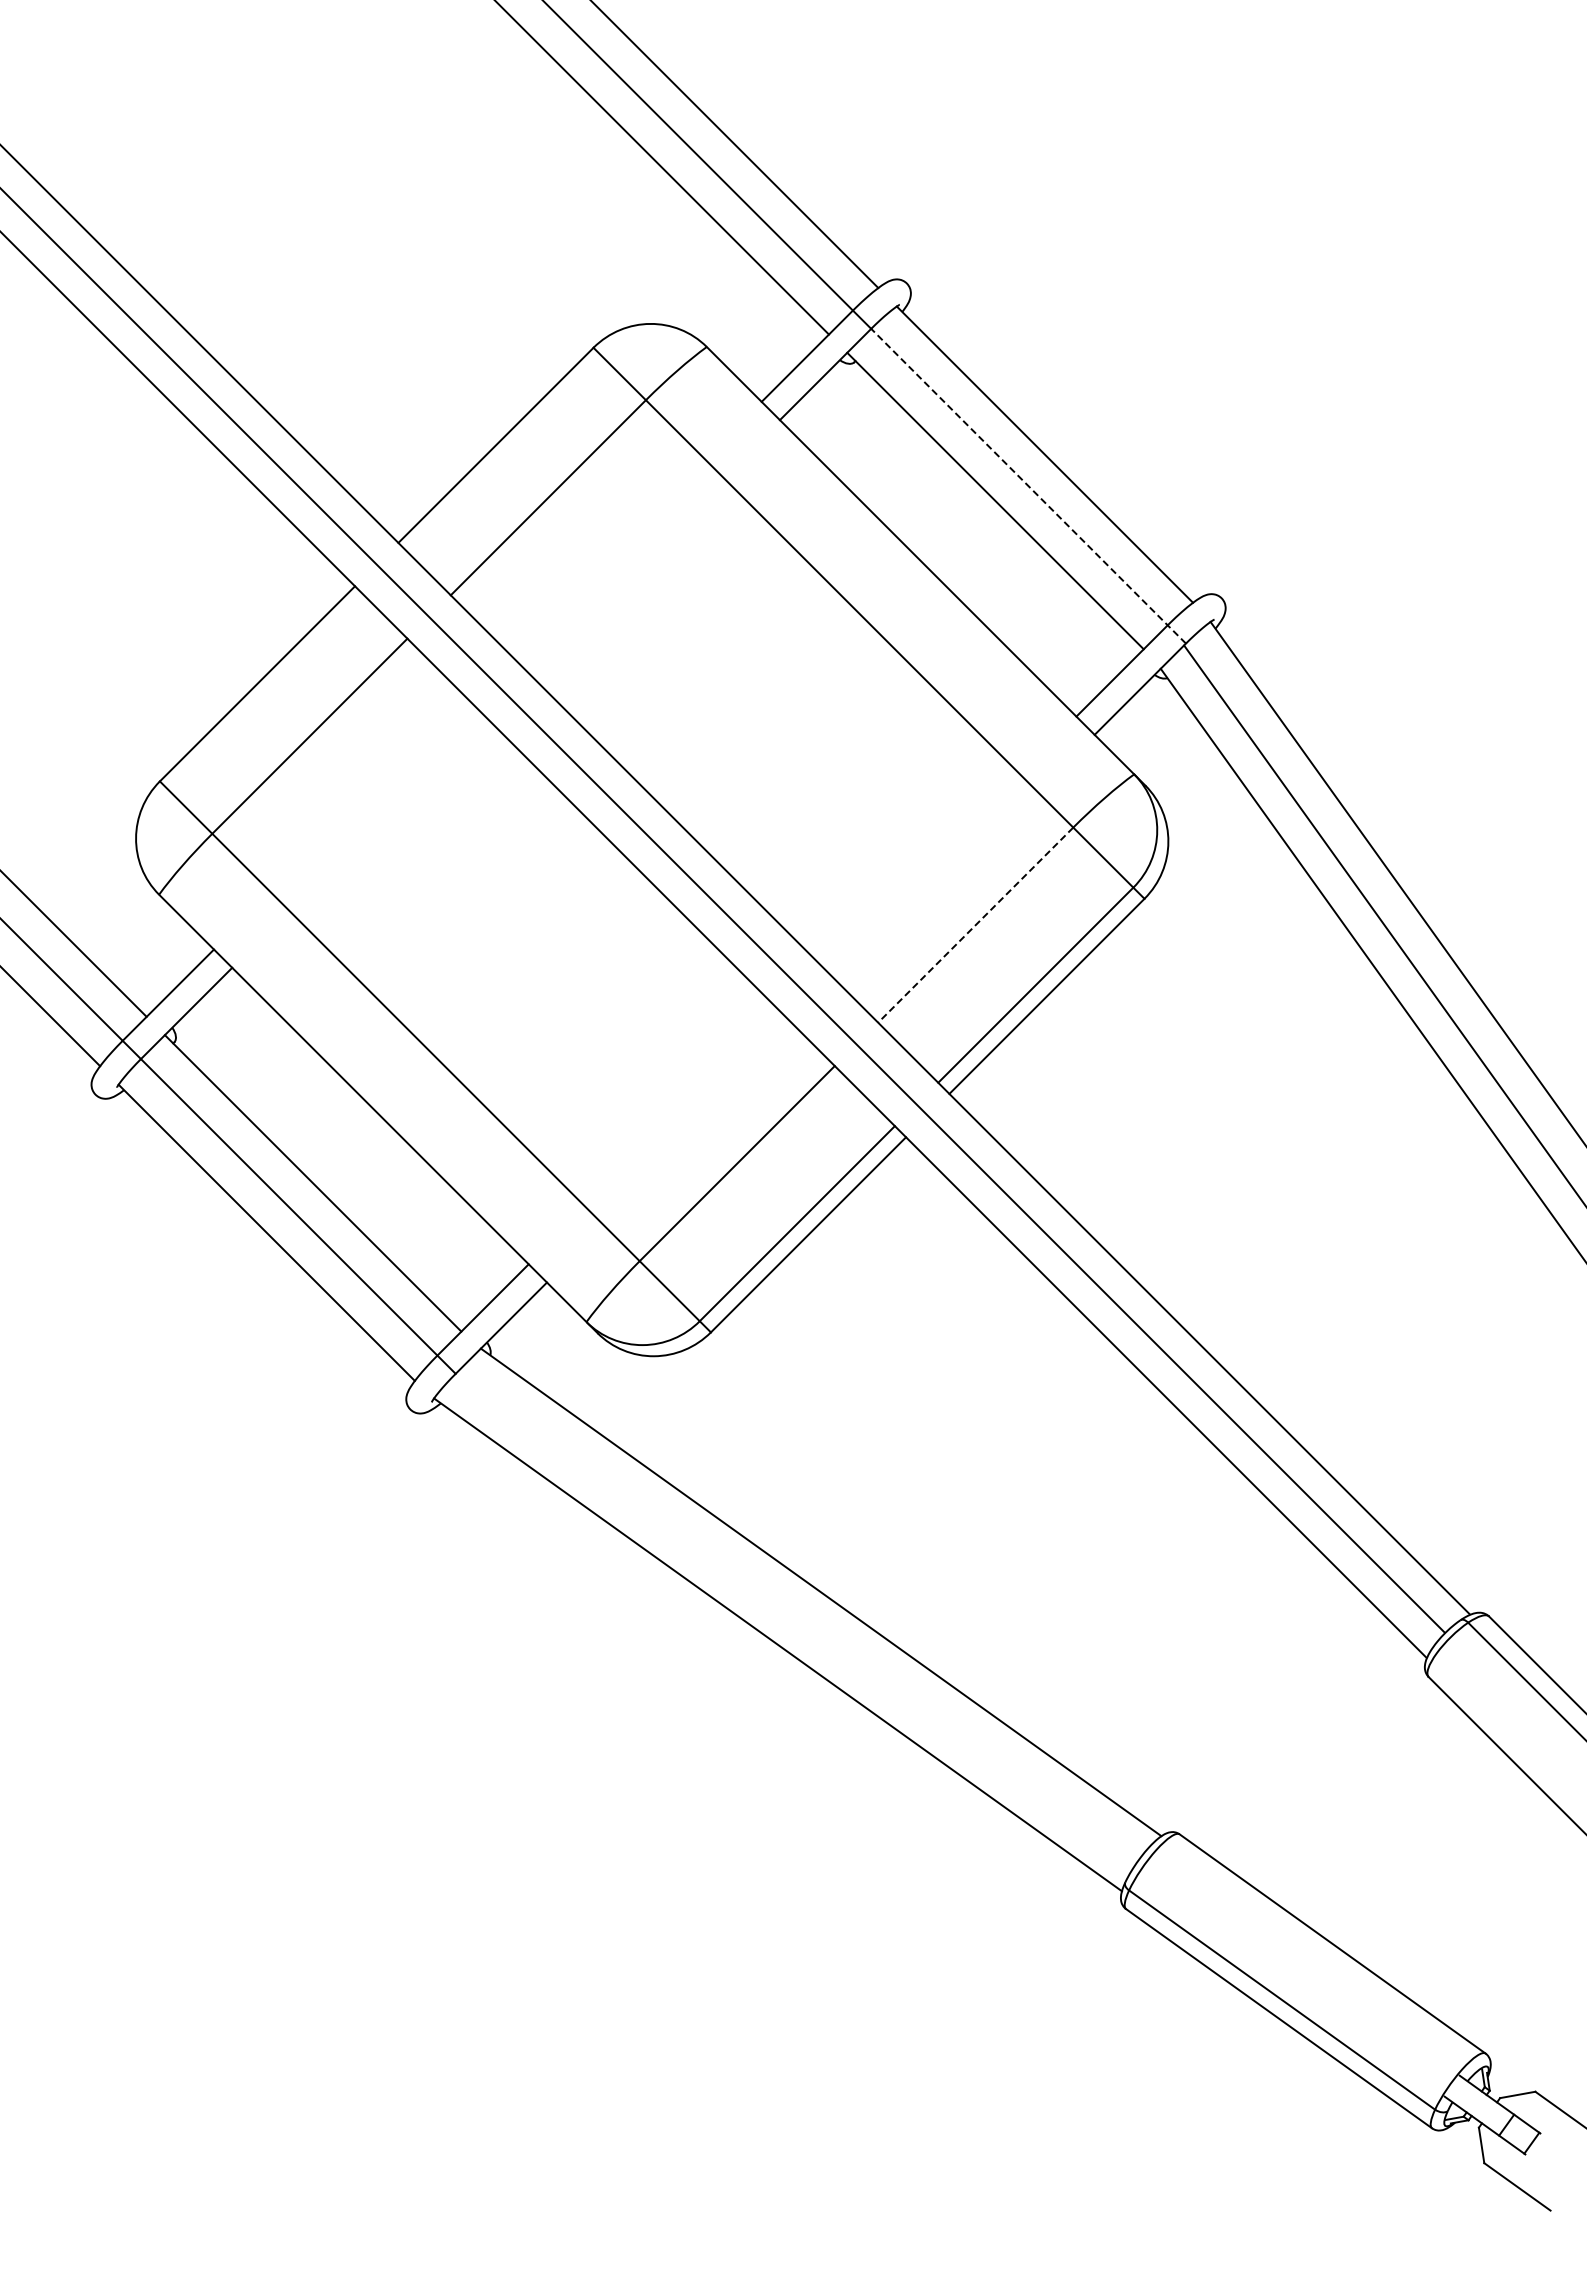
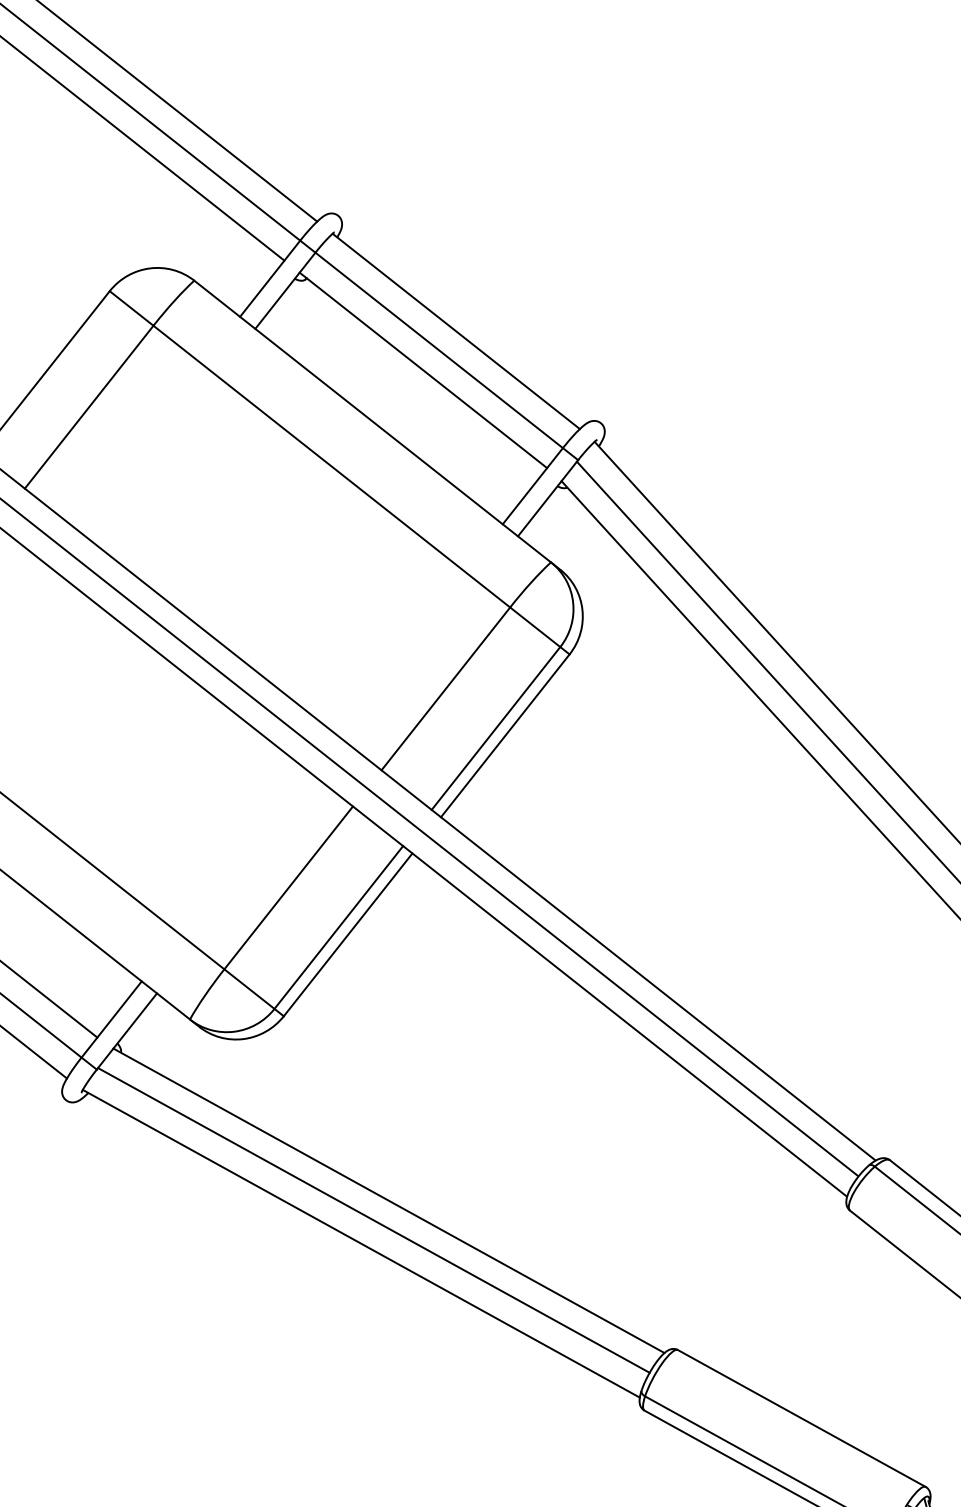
line: (1028, 486) -> (446, 356), dashed -> solid
line: (975, 925) -> (445, 689), dashed -> solid
line: (797, 1615) -> (373, 1220), added

